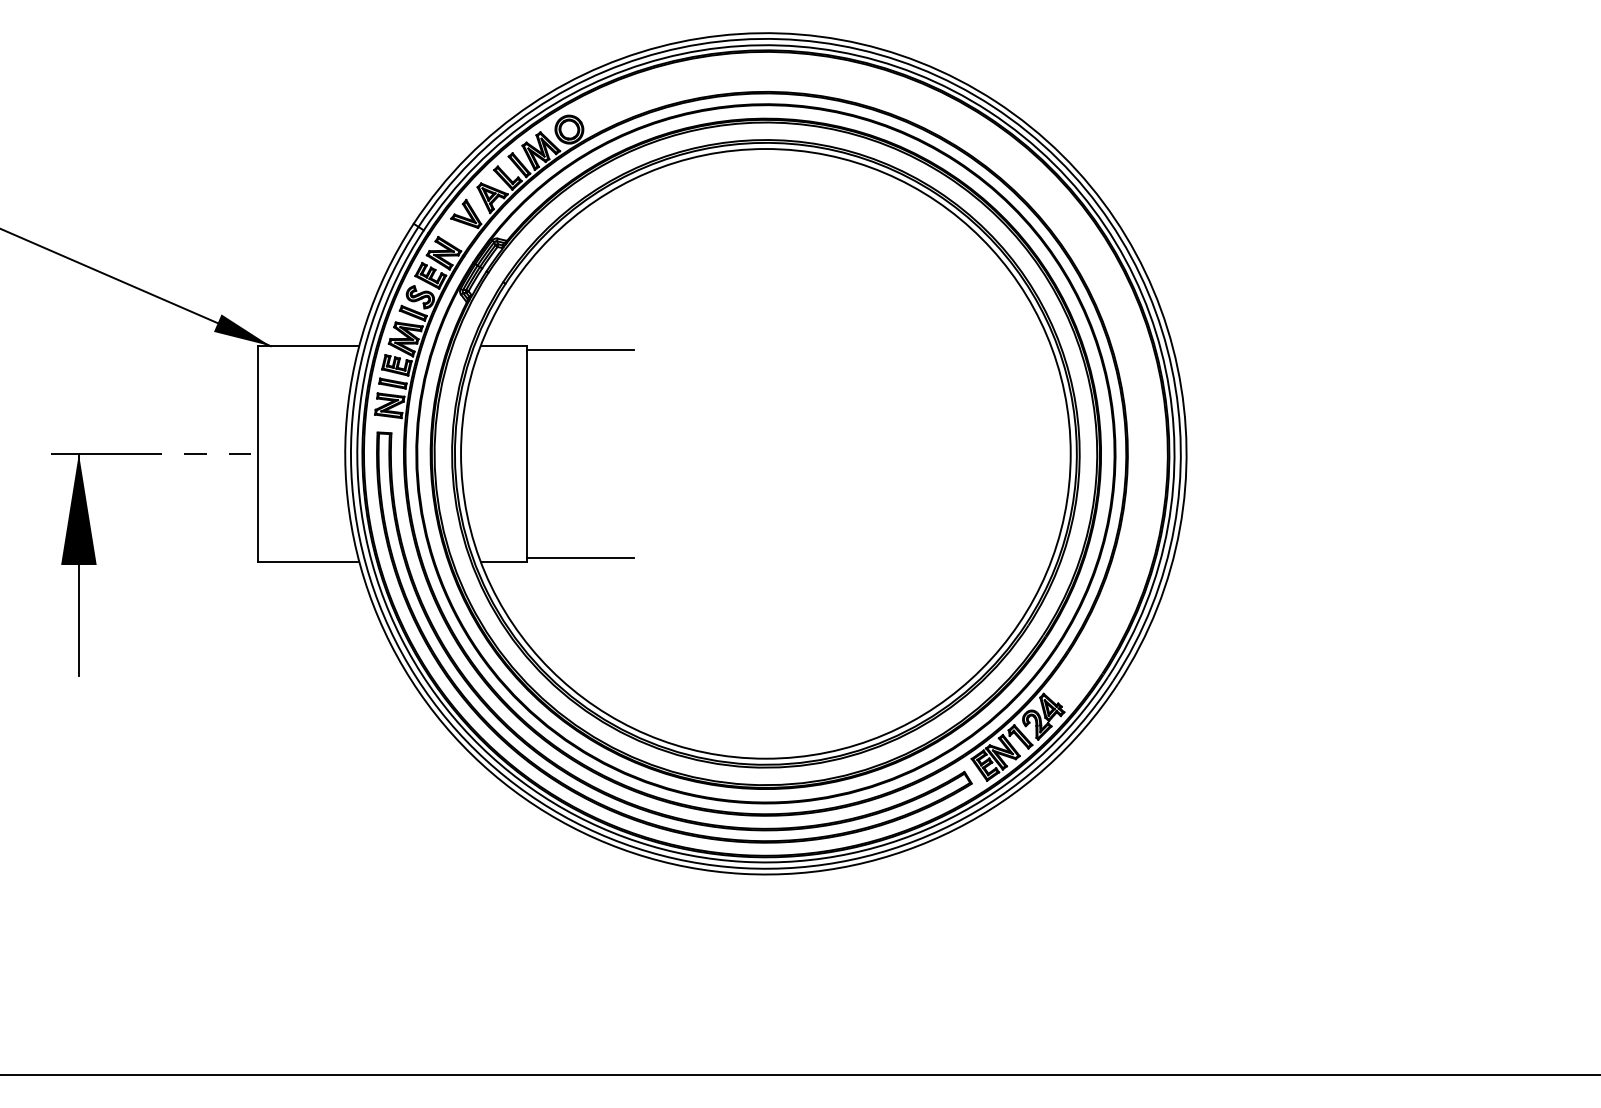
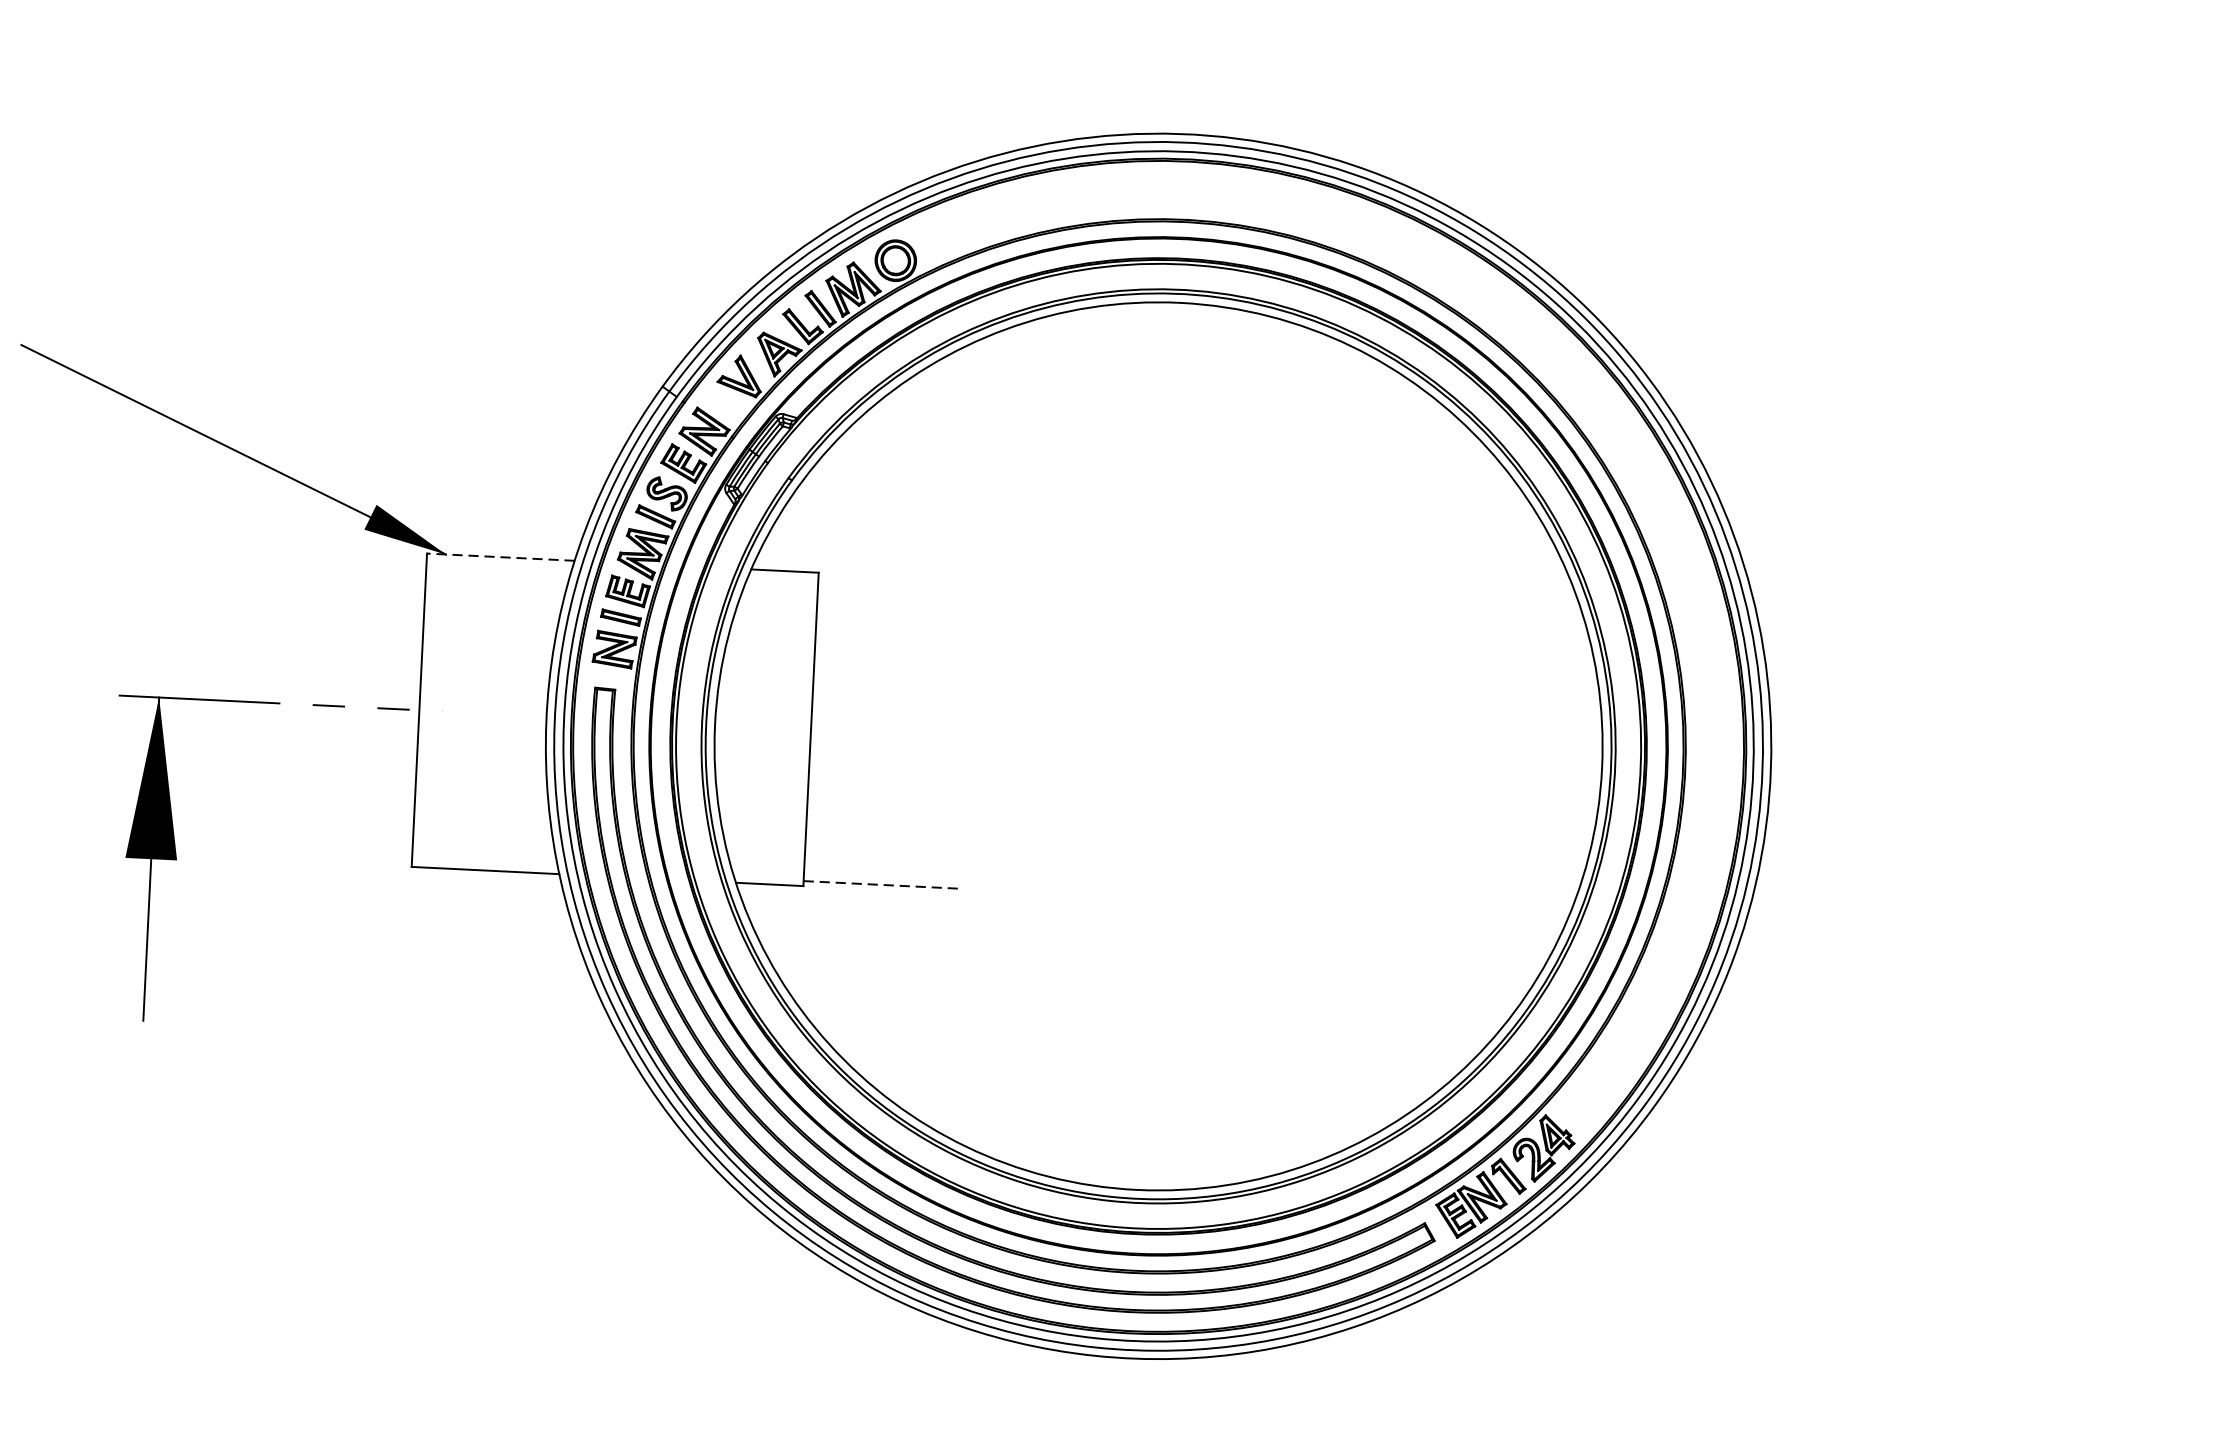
line: (308, 346) -> (500, 557), solid -> dashed
line: (580, 349) -> (896, 581), removed
line: (580, 558) -> (881, 885), solid -> dashed

